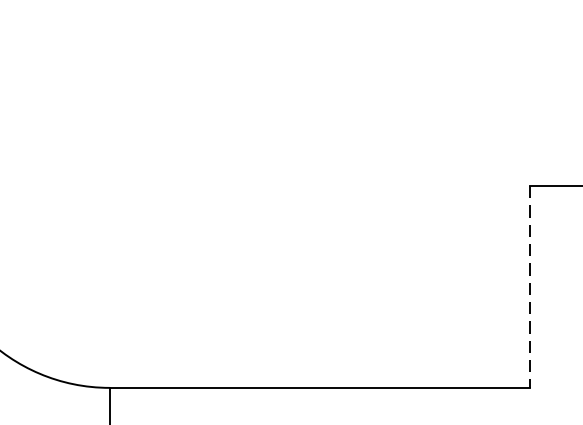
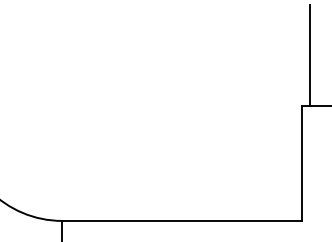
line: (545, 97) -> (310, 55), added
line: (529, 287) -> (301, 163), dashed -> solid

